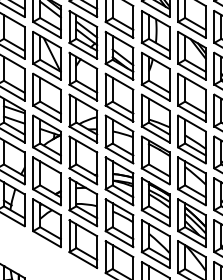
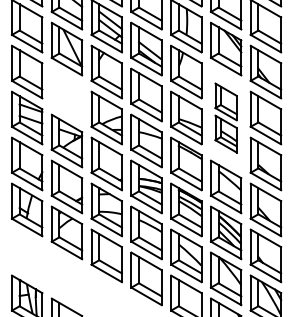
part: (46, 97) -> (66, 94), removed
part: (191, 118) -> (225, 117), size x0.7

